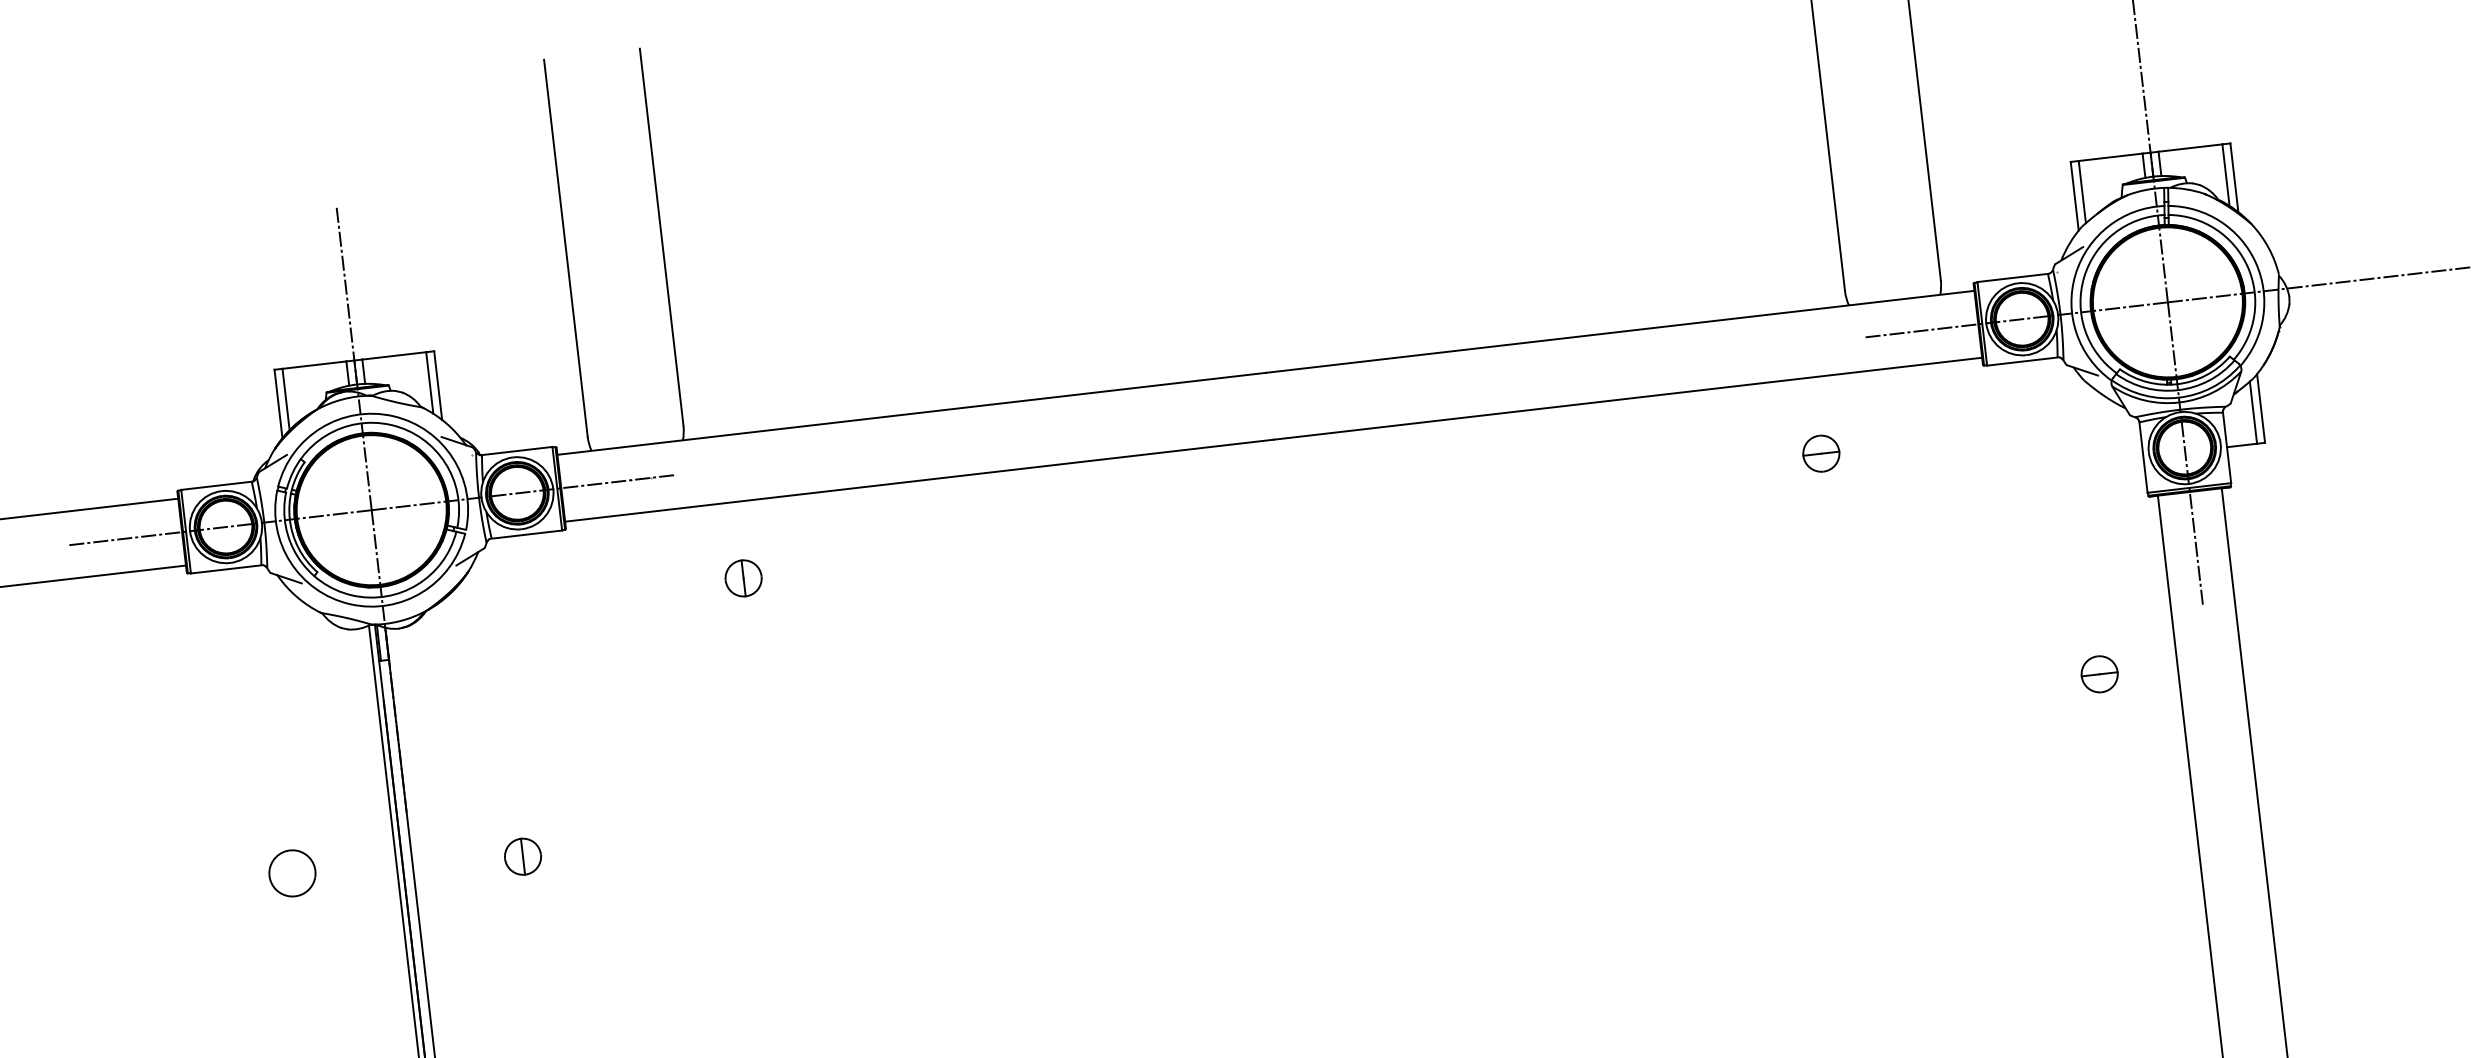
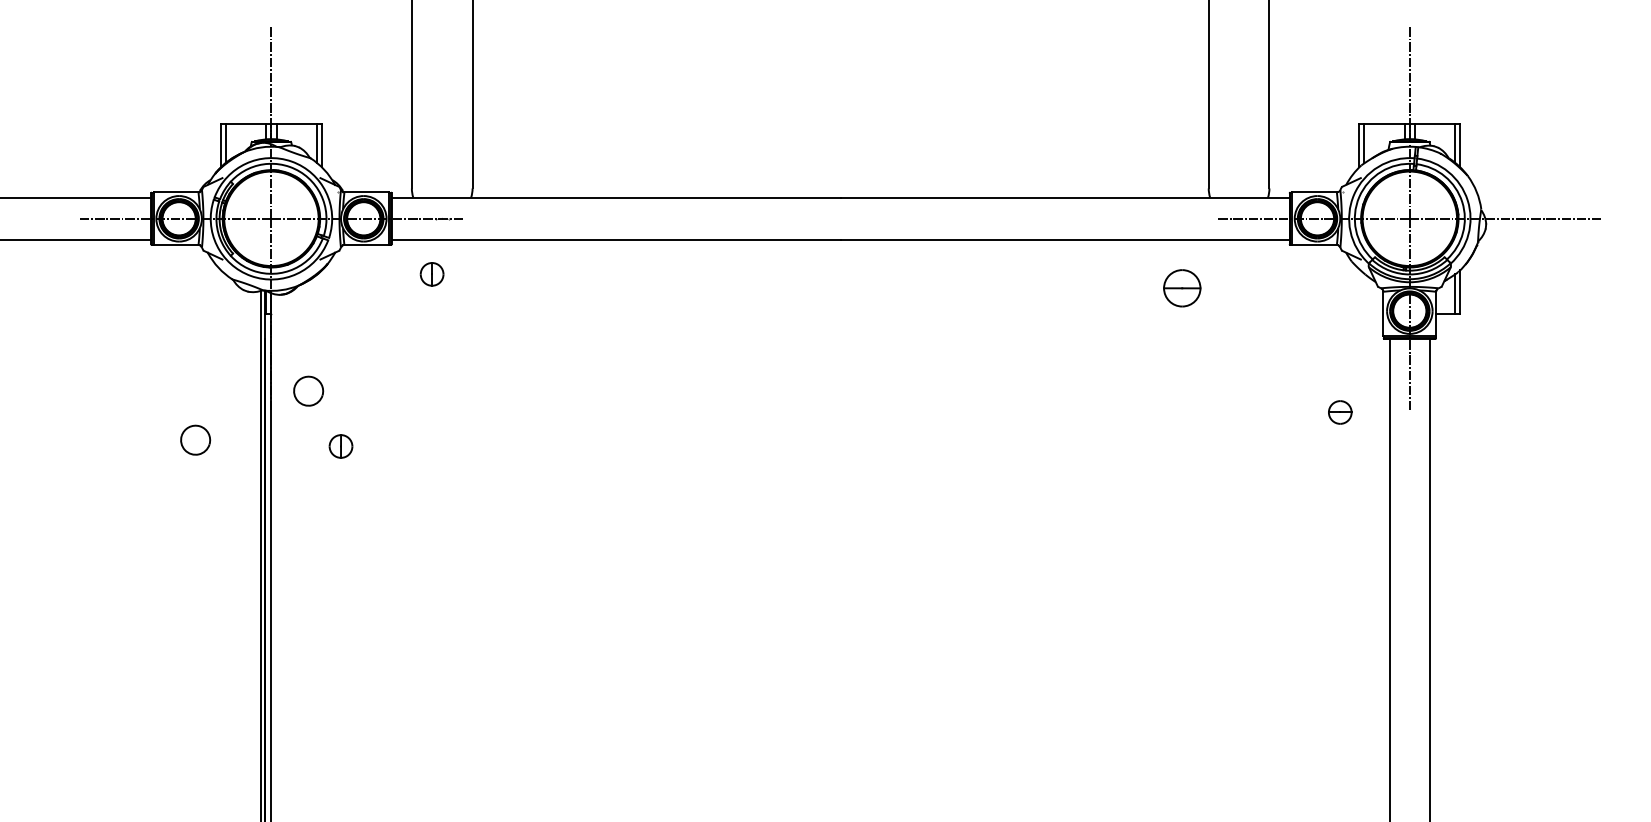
part: (1820, 454) -> (1181, 288), size x1.6
part: (742, 578) -> (431, 274), moved
part: (2100, 674) -> (1340, 412), moved
part: (461, 774) -> (308, 390), added

